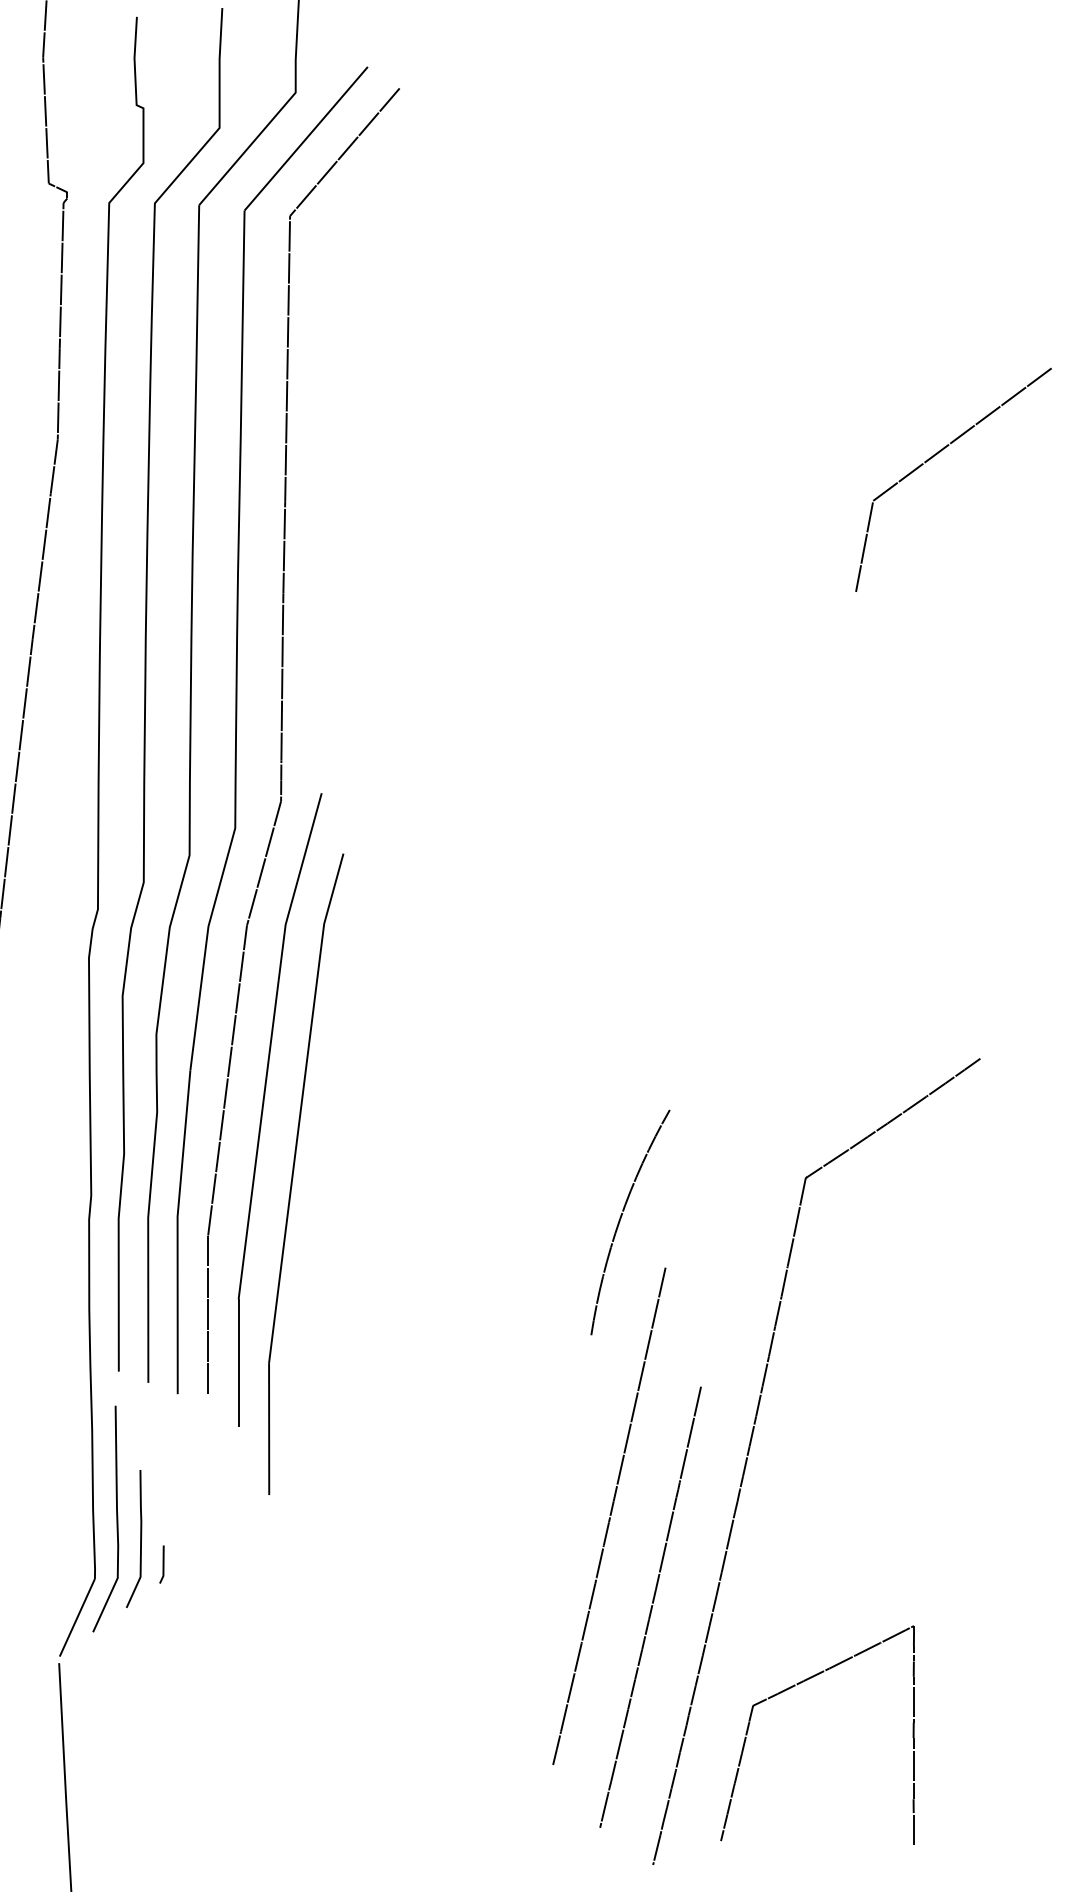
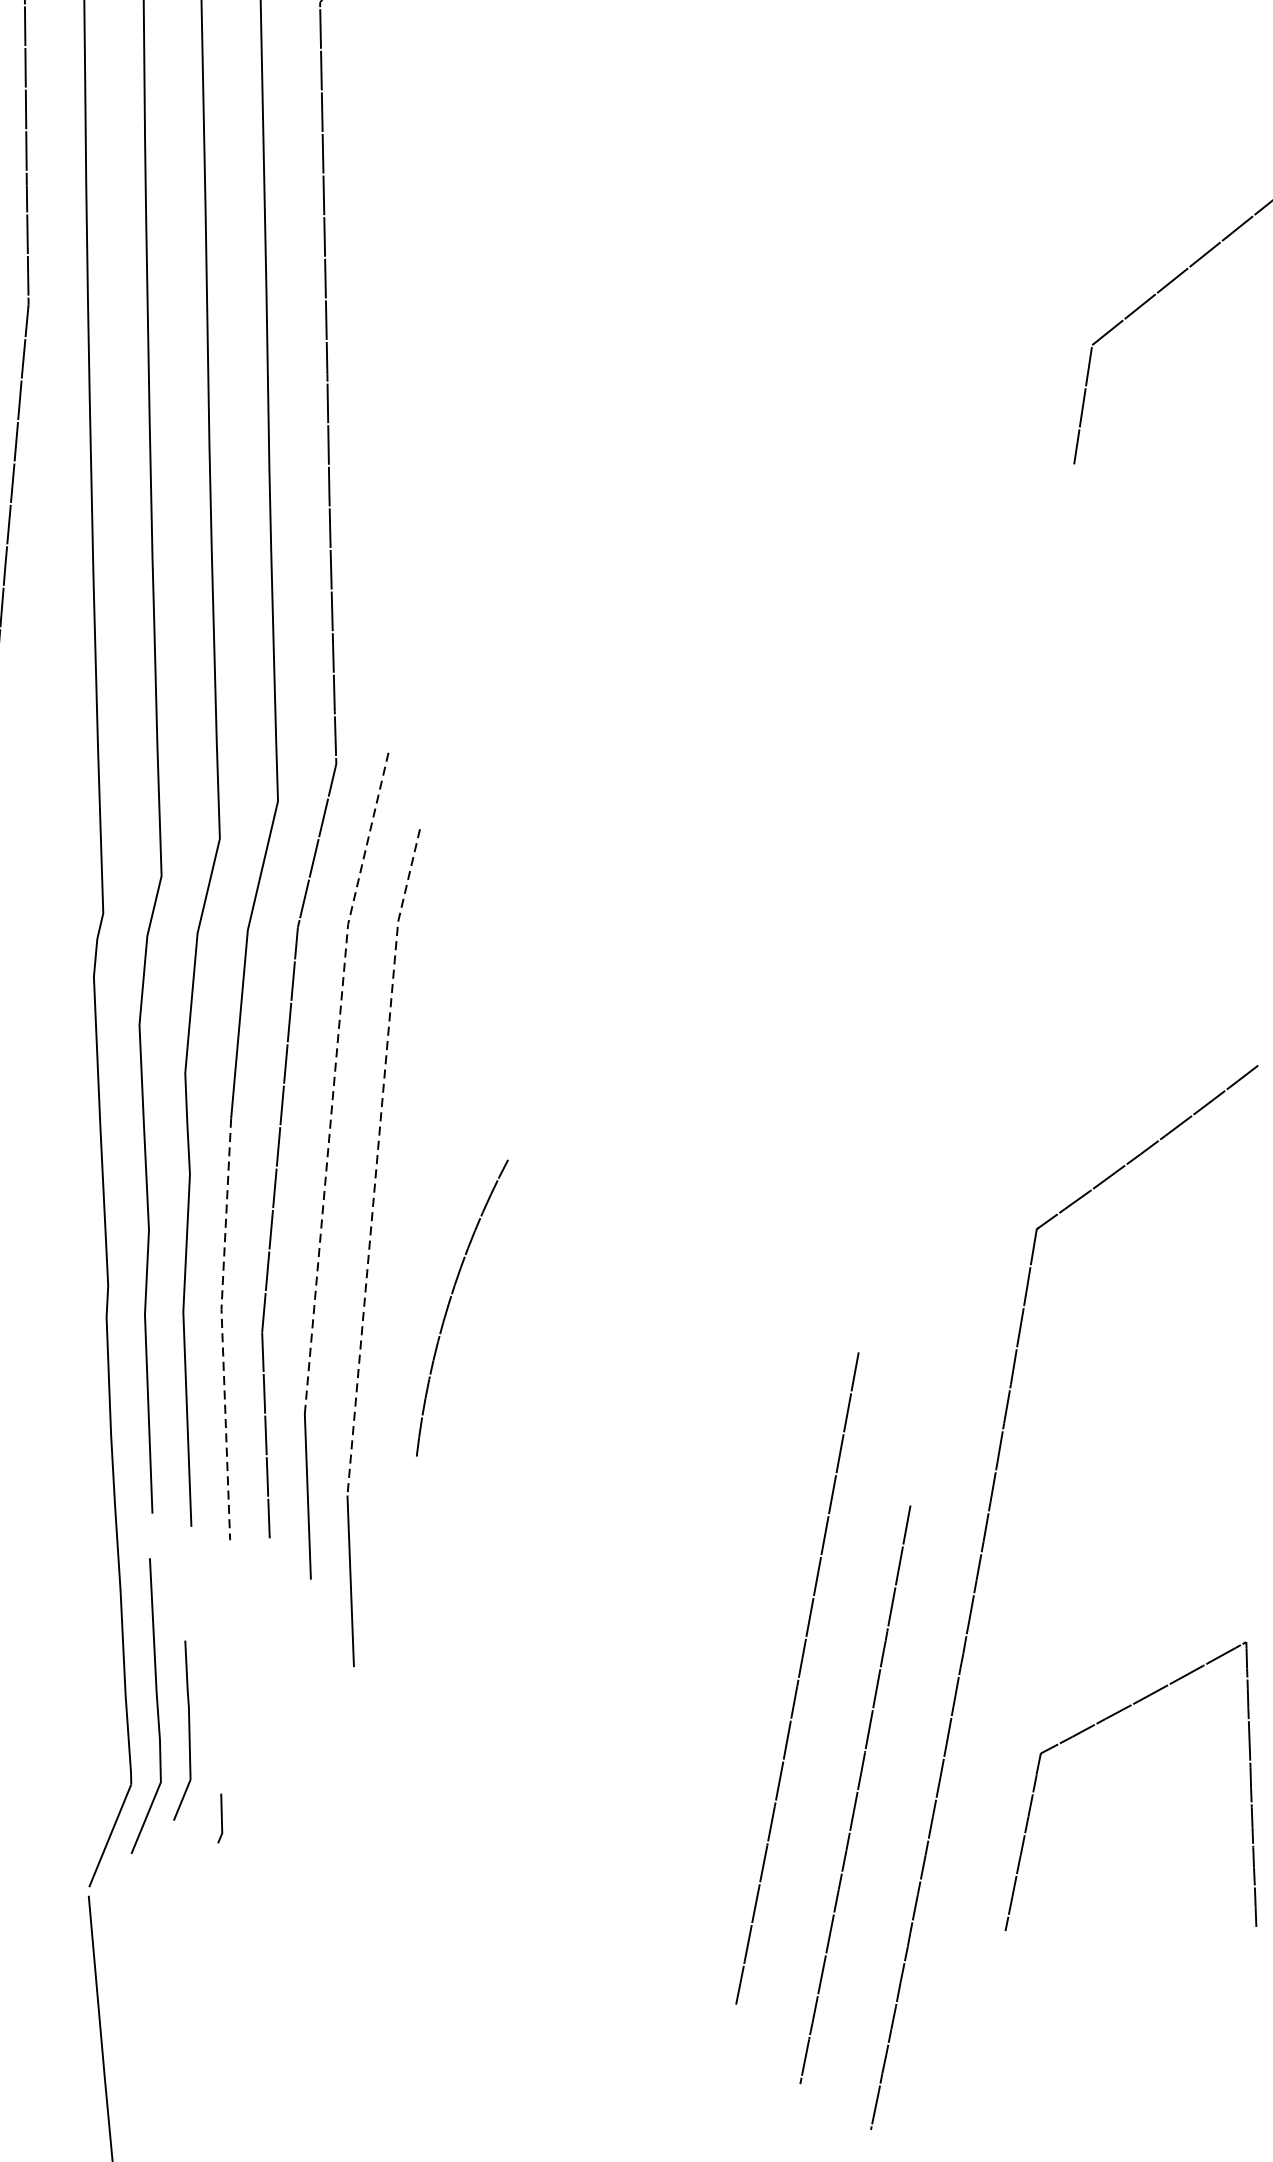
line: (270, 1043) -> (334, 1079), solid -> dashed
line: (301, 1107) -> (377, 1161), solid -> dashed
curve: (621, 1218) -> (450, 1303), moved
line: (177, 1231) -> (222, 1328), solid -> dashed
line: (162, 1564) -> (220, 1818), moved
part: (793, 1687) -> (1092, 1727), moved

